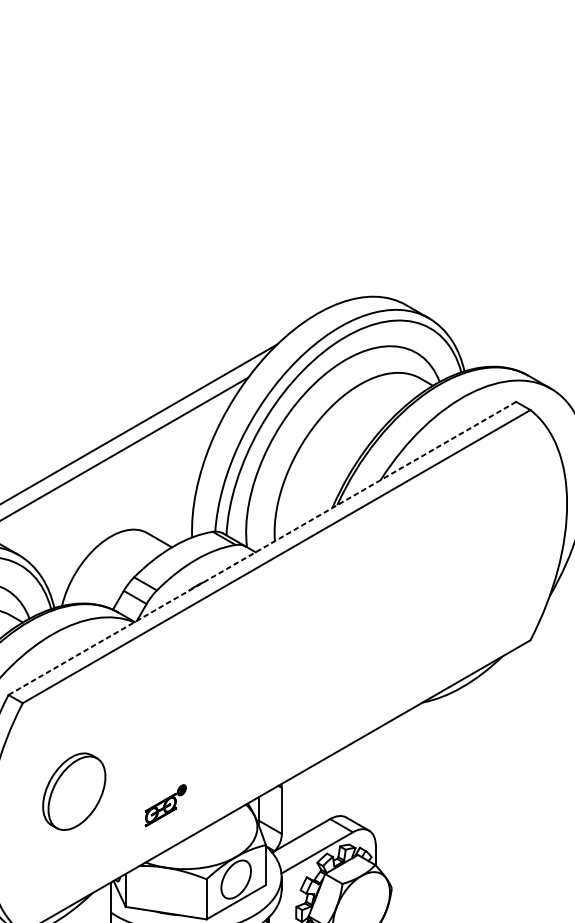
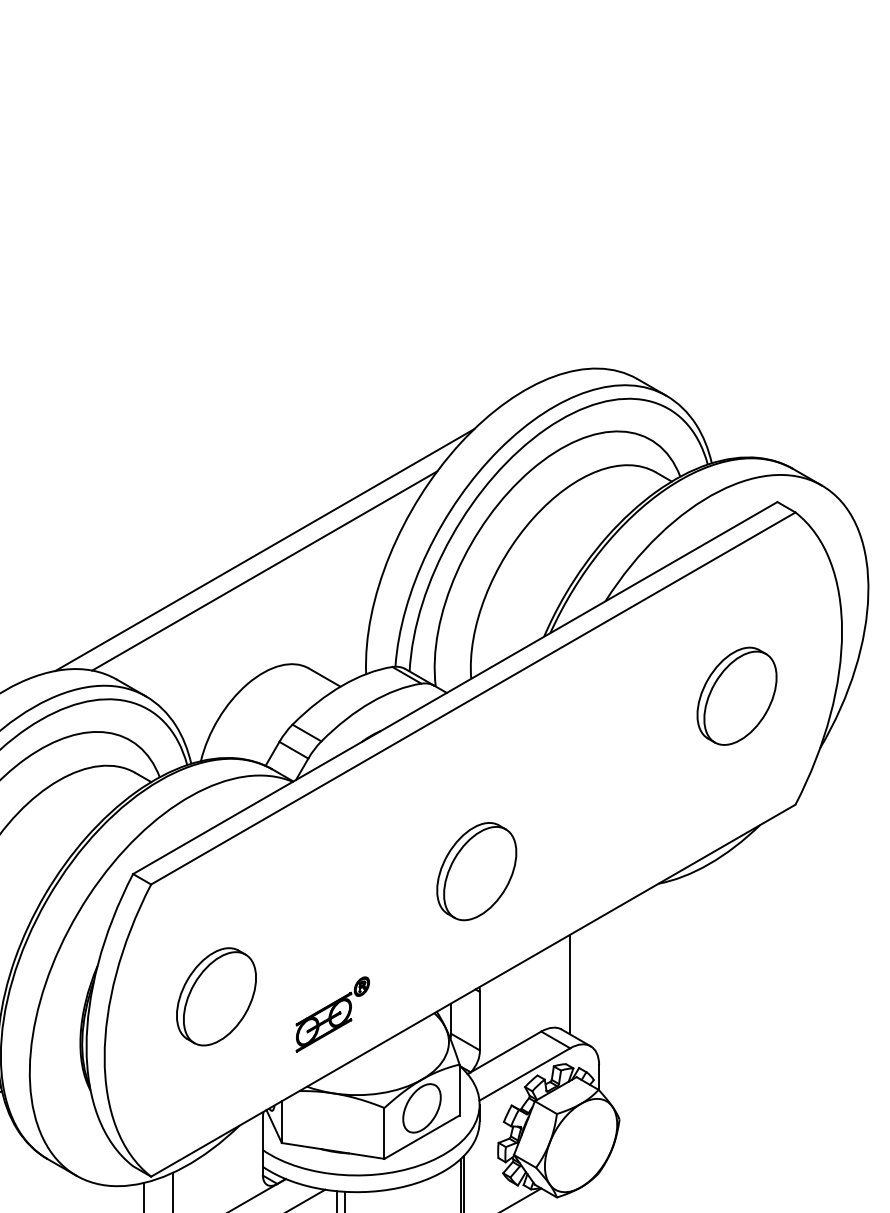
line: (261, 548) -> (454, 688), dashed -> solid
part: (483, 554) -> (736, 695), added
part: (279, 692) -> (476, 871), added
line: (353, 782) -> (570, 984), added
part: (165, 805) -> (332, 1014), size x1.43

